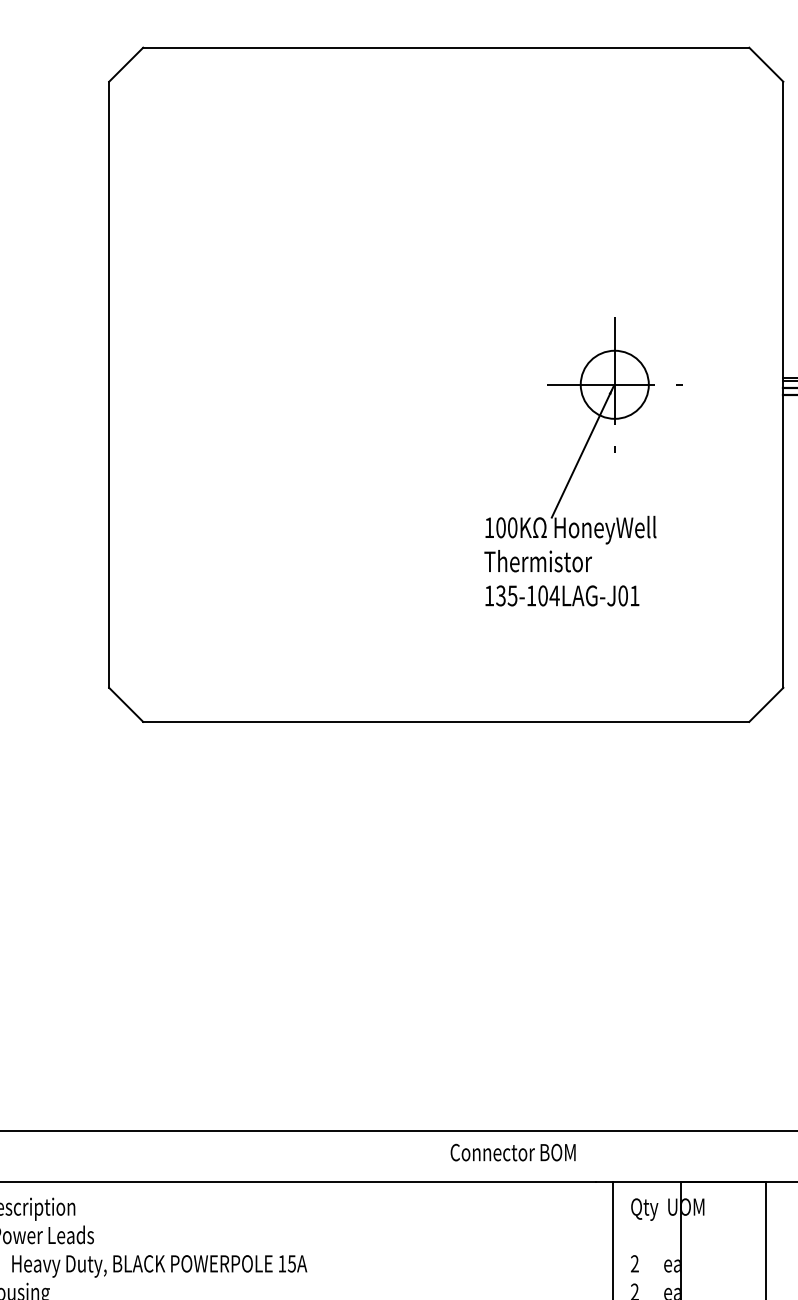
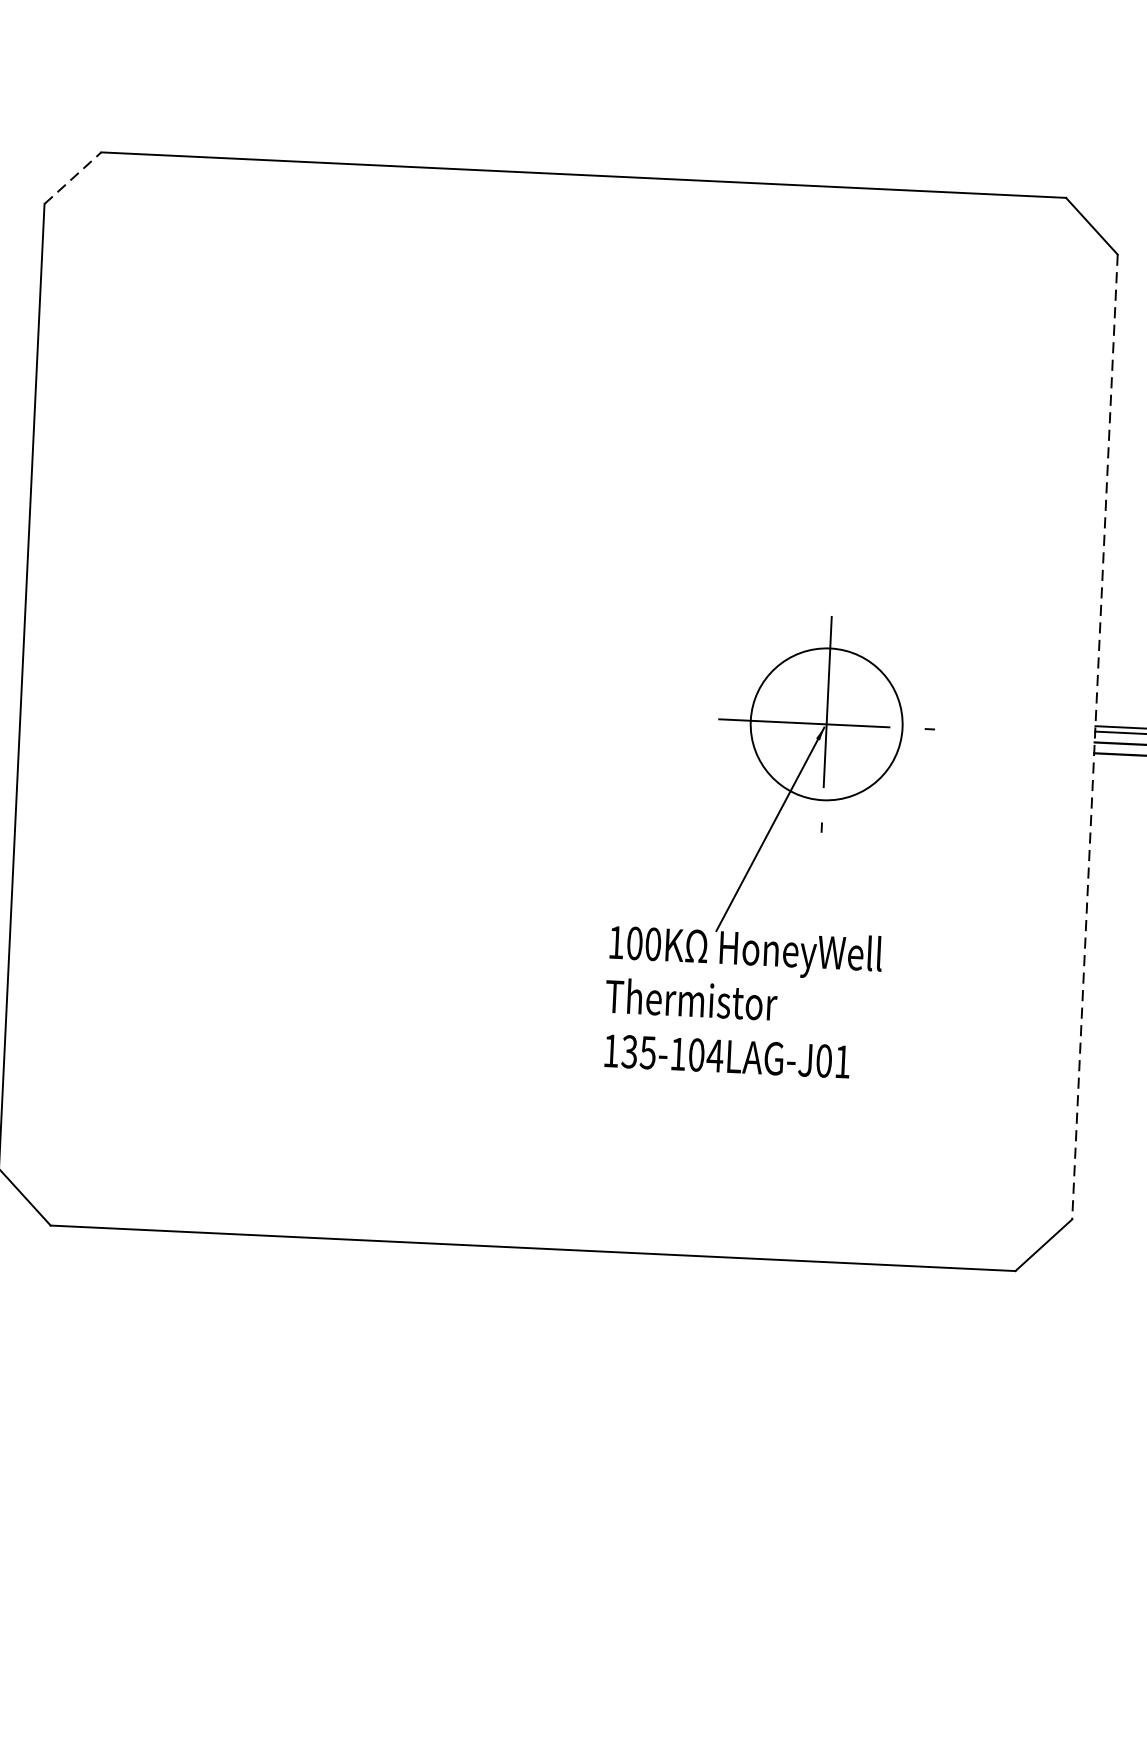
line: (126, 64) -> (73, 177), solid -> dashed
circle: (614, 384) -> (826, 723), size x1.4
line: (783, 385) -> (1095, 738), solid -> dashed

